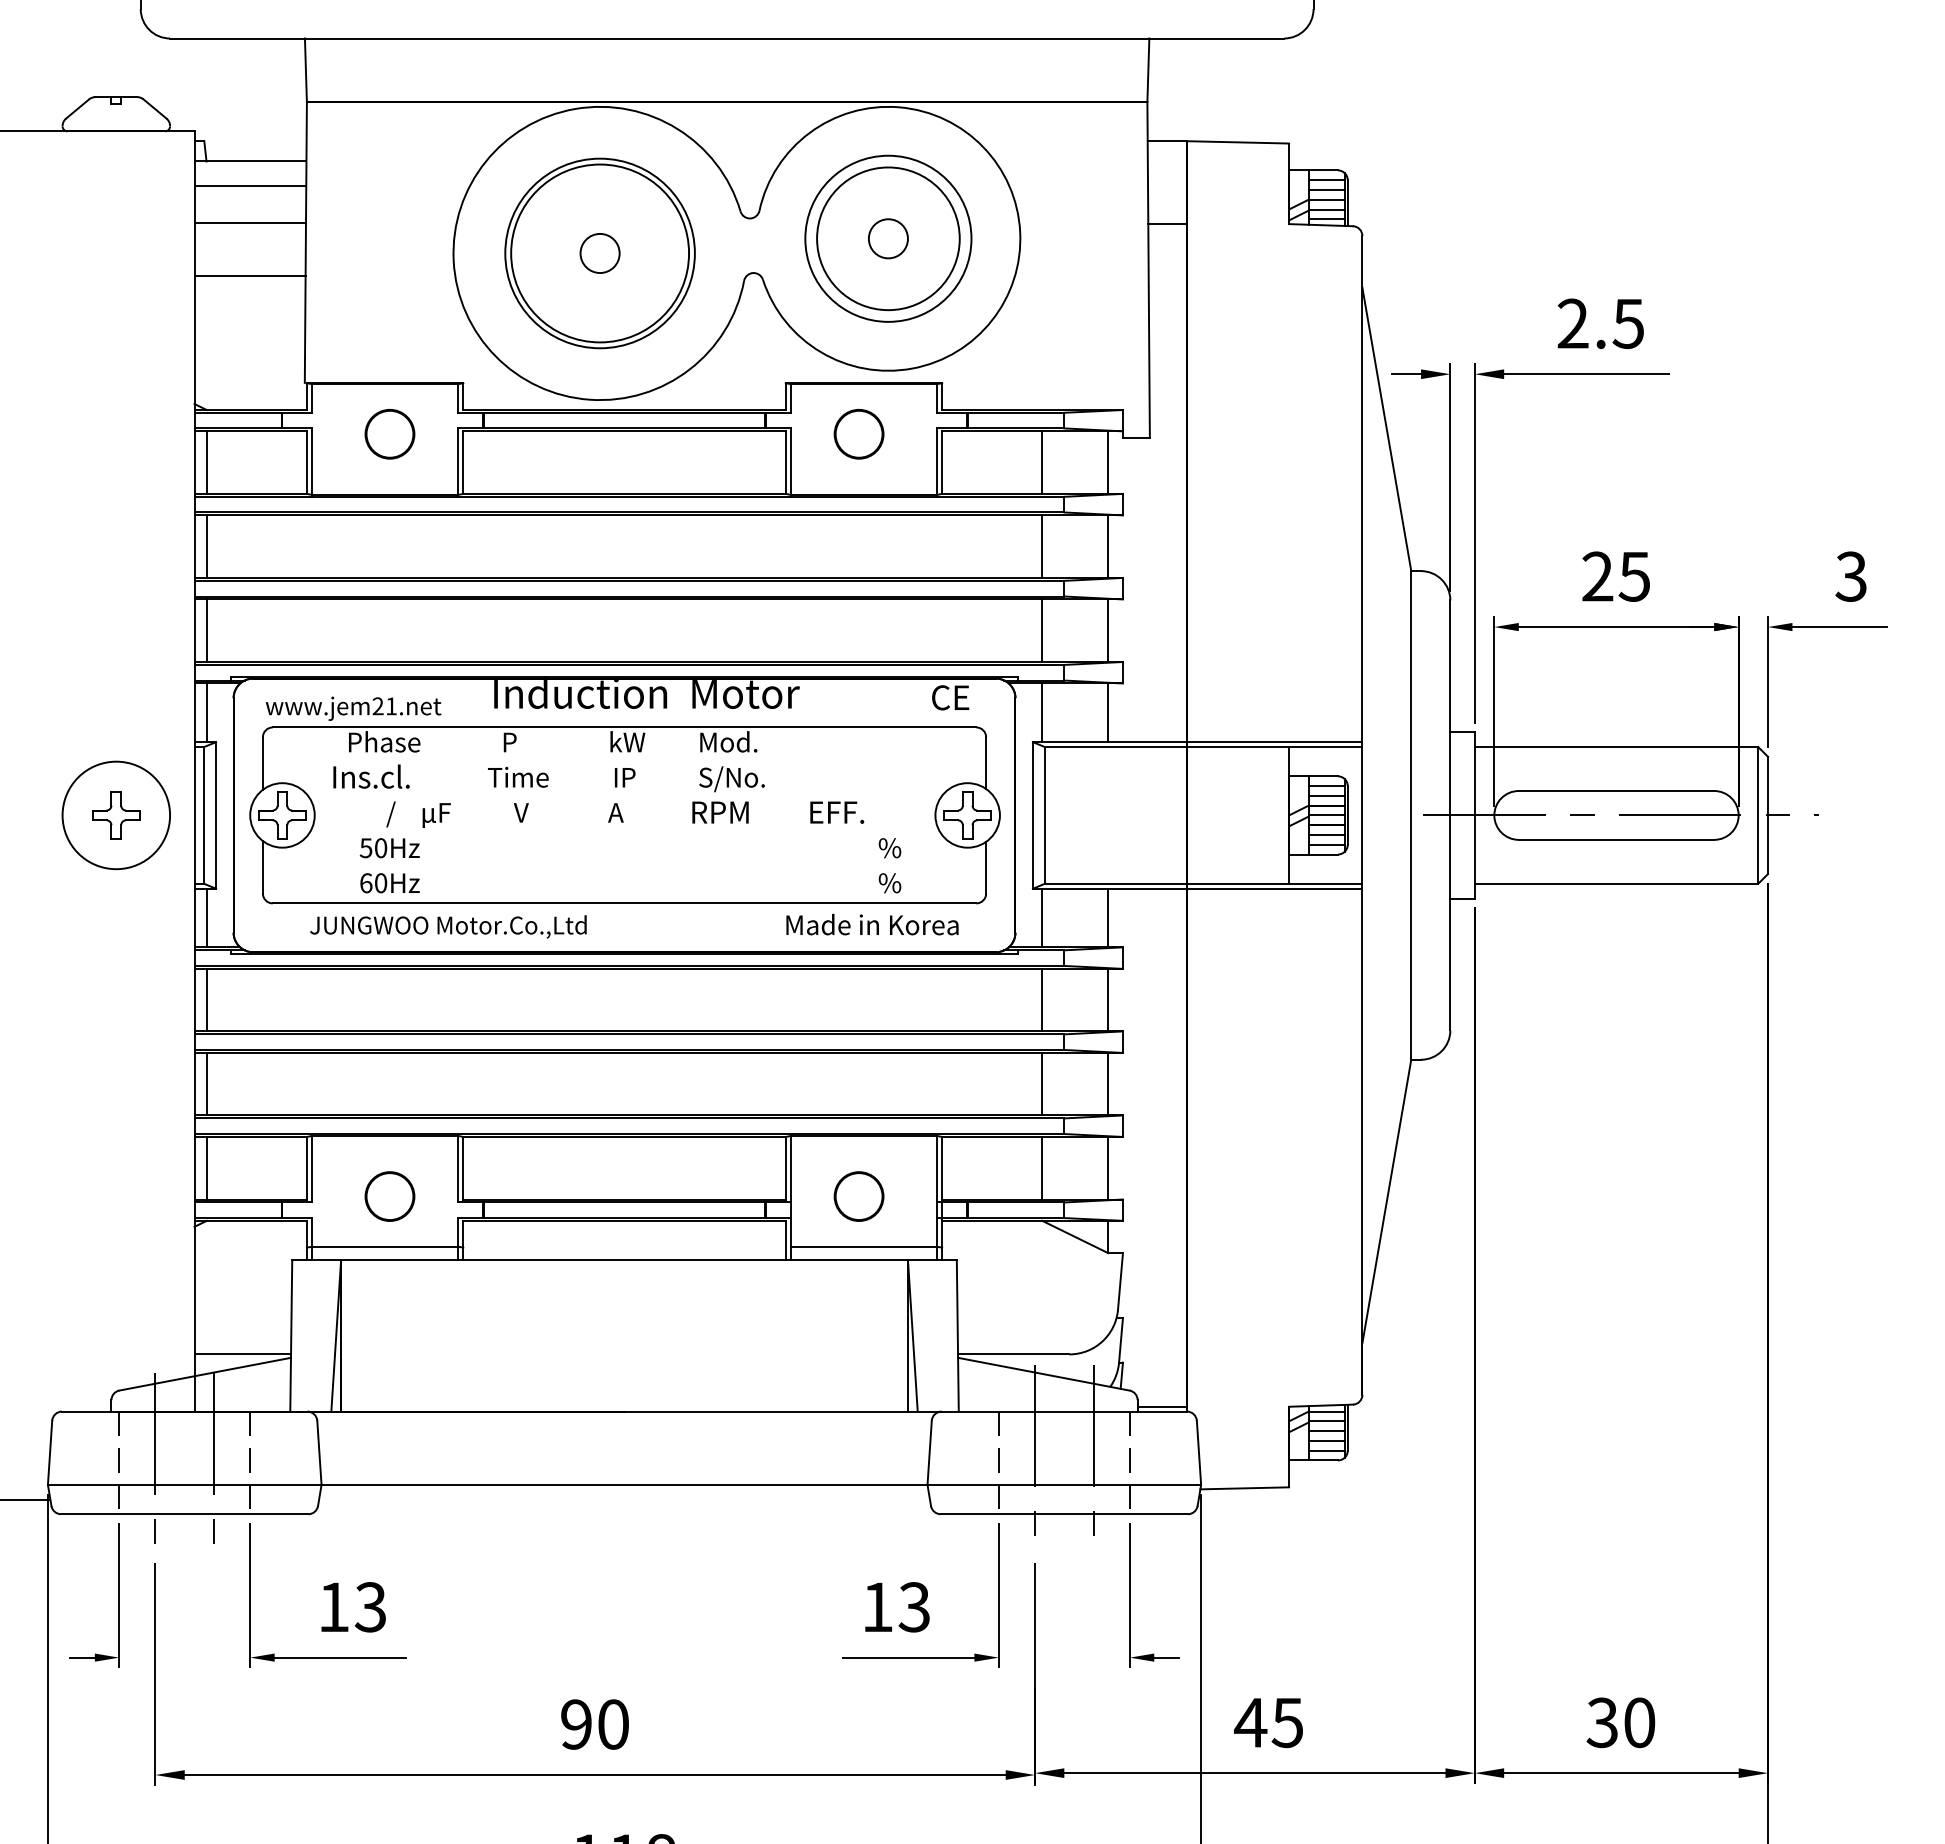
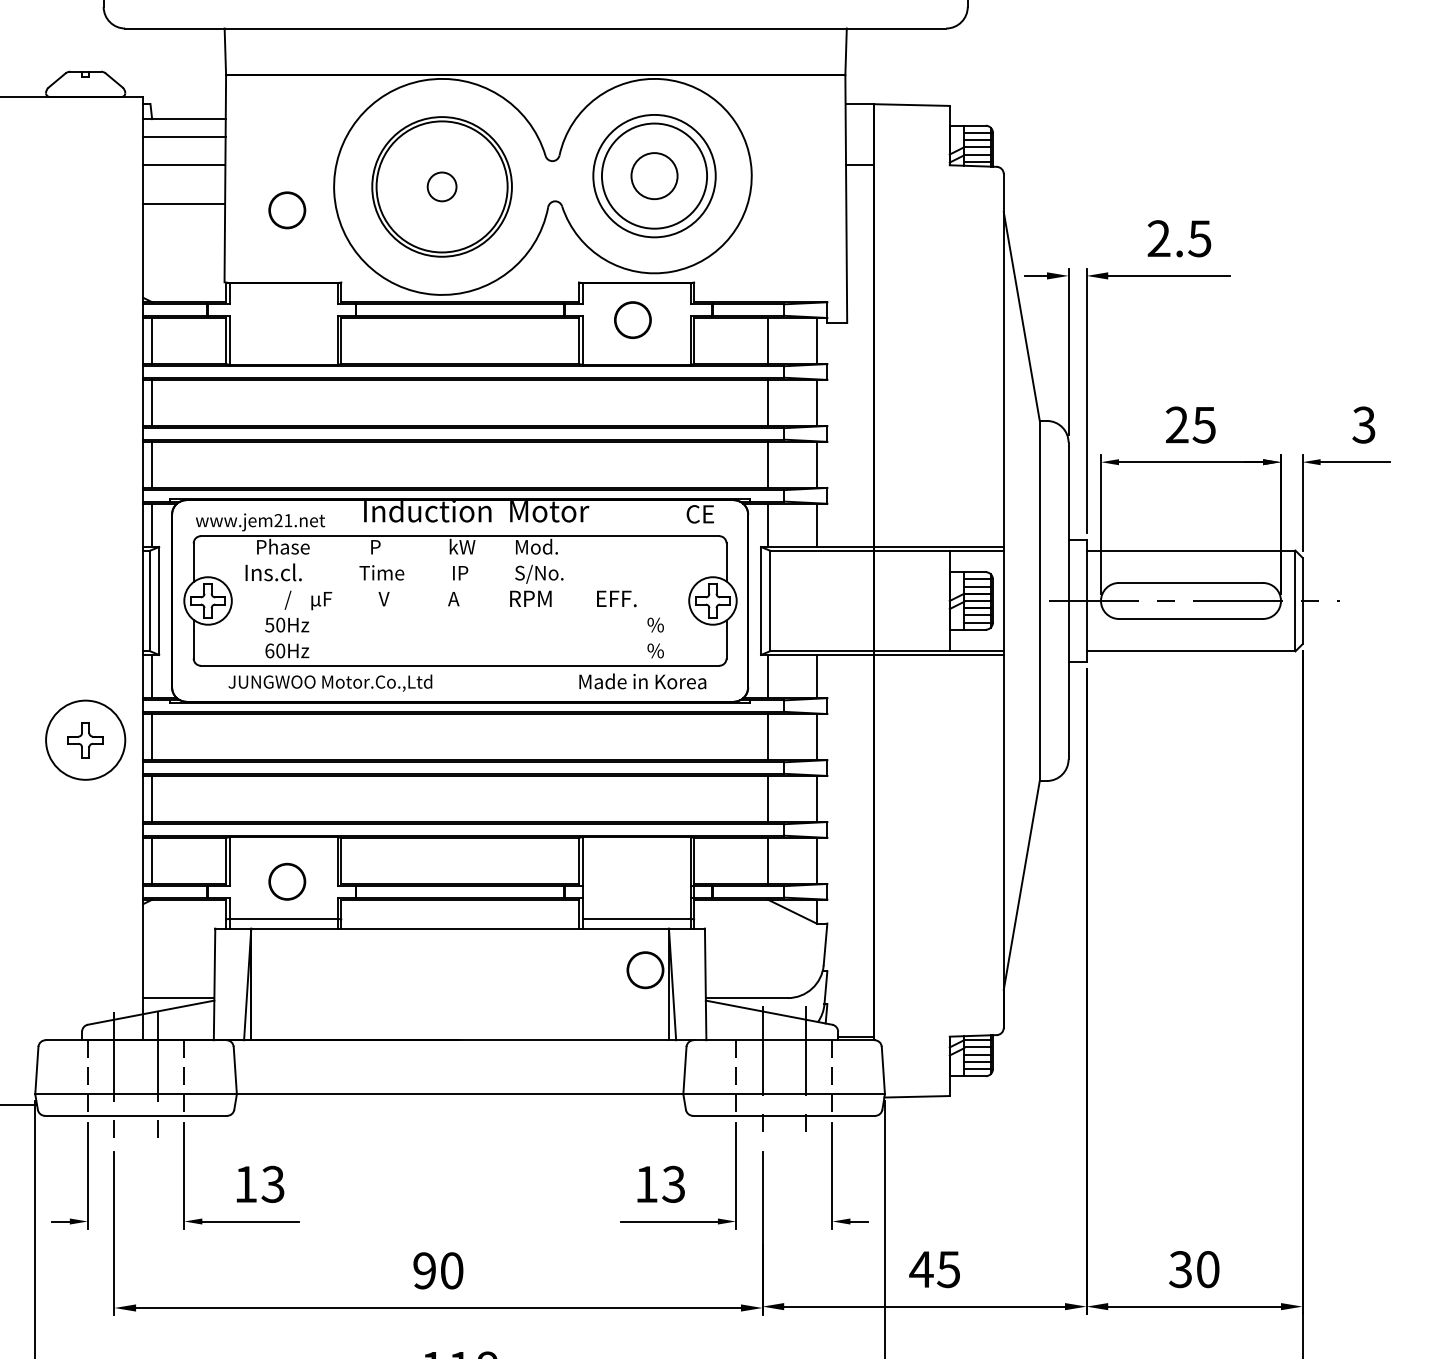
circle: (887, 238) -> (653, 175), size x1.6
part: (389, 434) -> (286, 210), moved
part: (115, 815) -> (85, 740), moved
part: (858, 1196) -> (645, 970), moved

